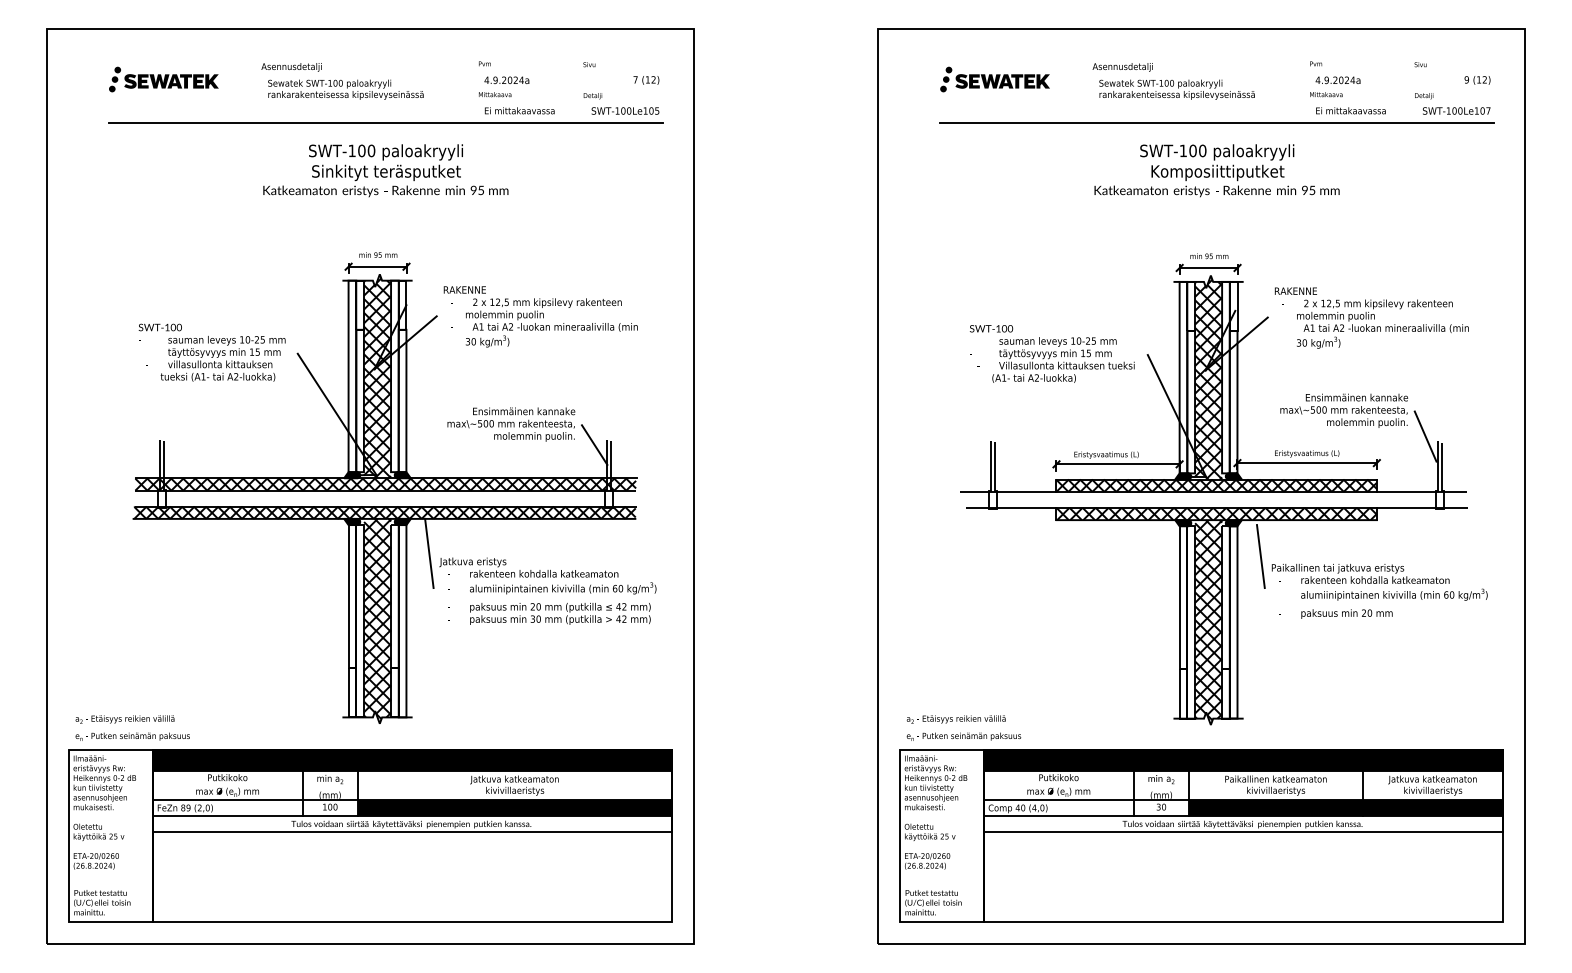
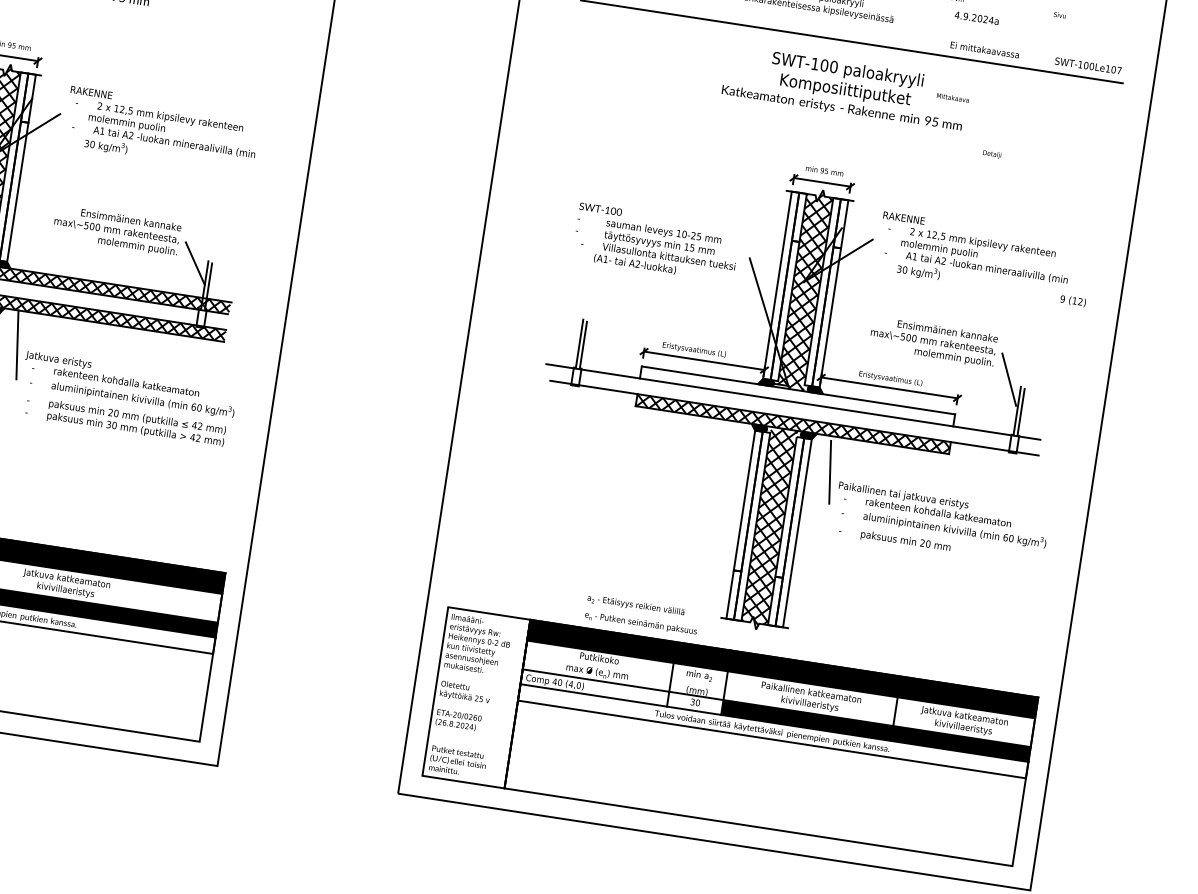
text: (1477, 80) -> (1073, 301), moved
text: (1326, 94) -> (953, 97), moved
text: (1424, 96) -> (992, 154), moved
hatch: (1216, 485) -> (797, 396), removed
text: (963, 727) -> (641, 614), moved

